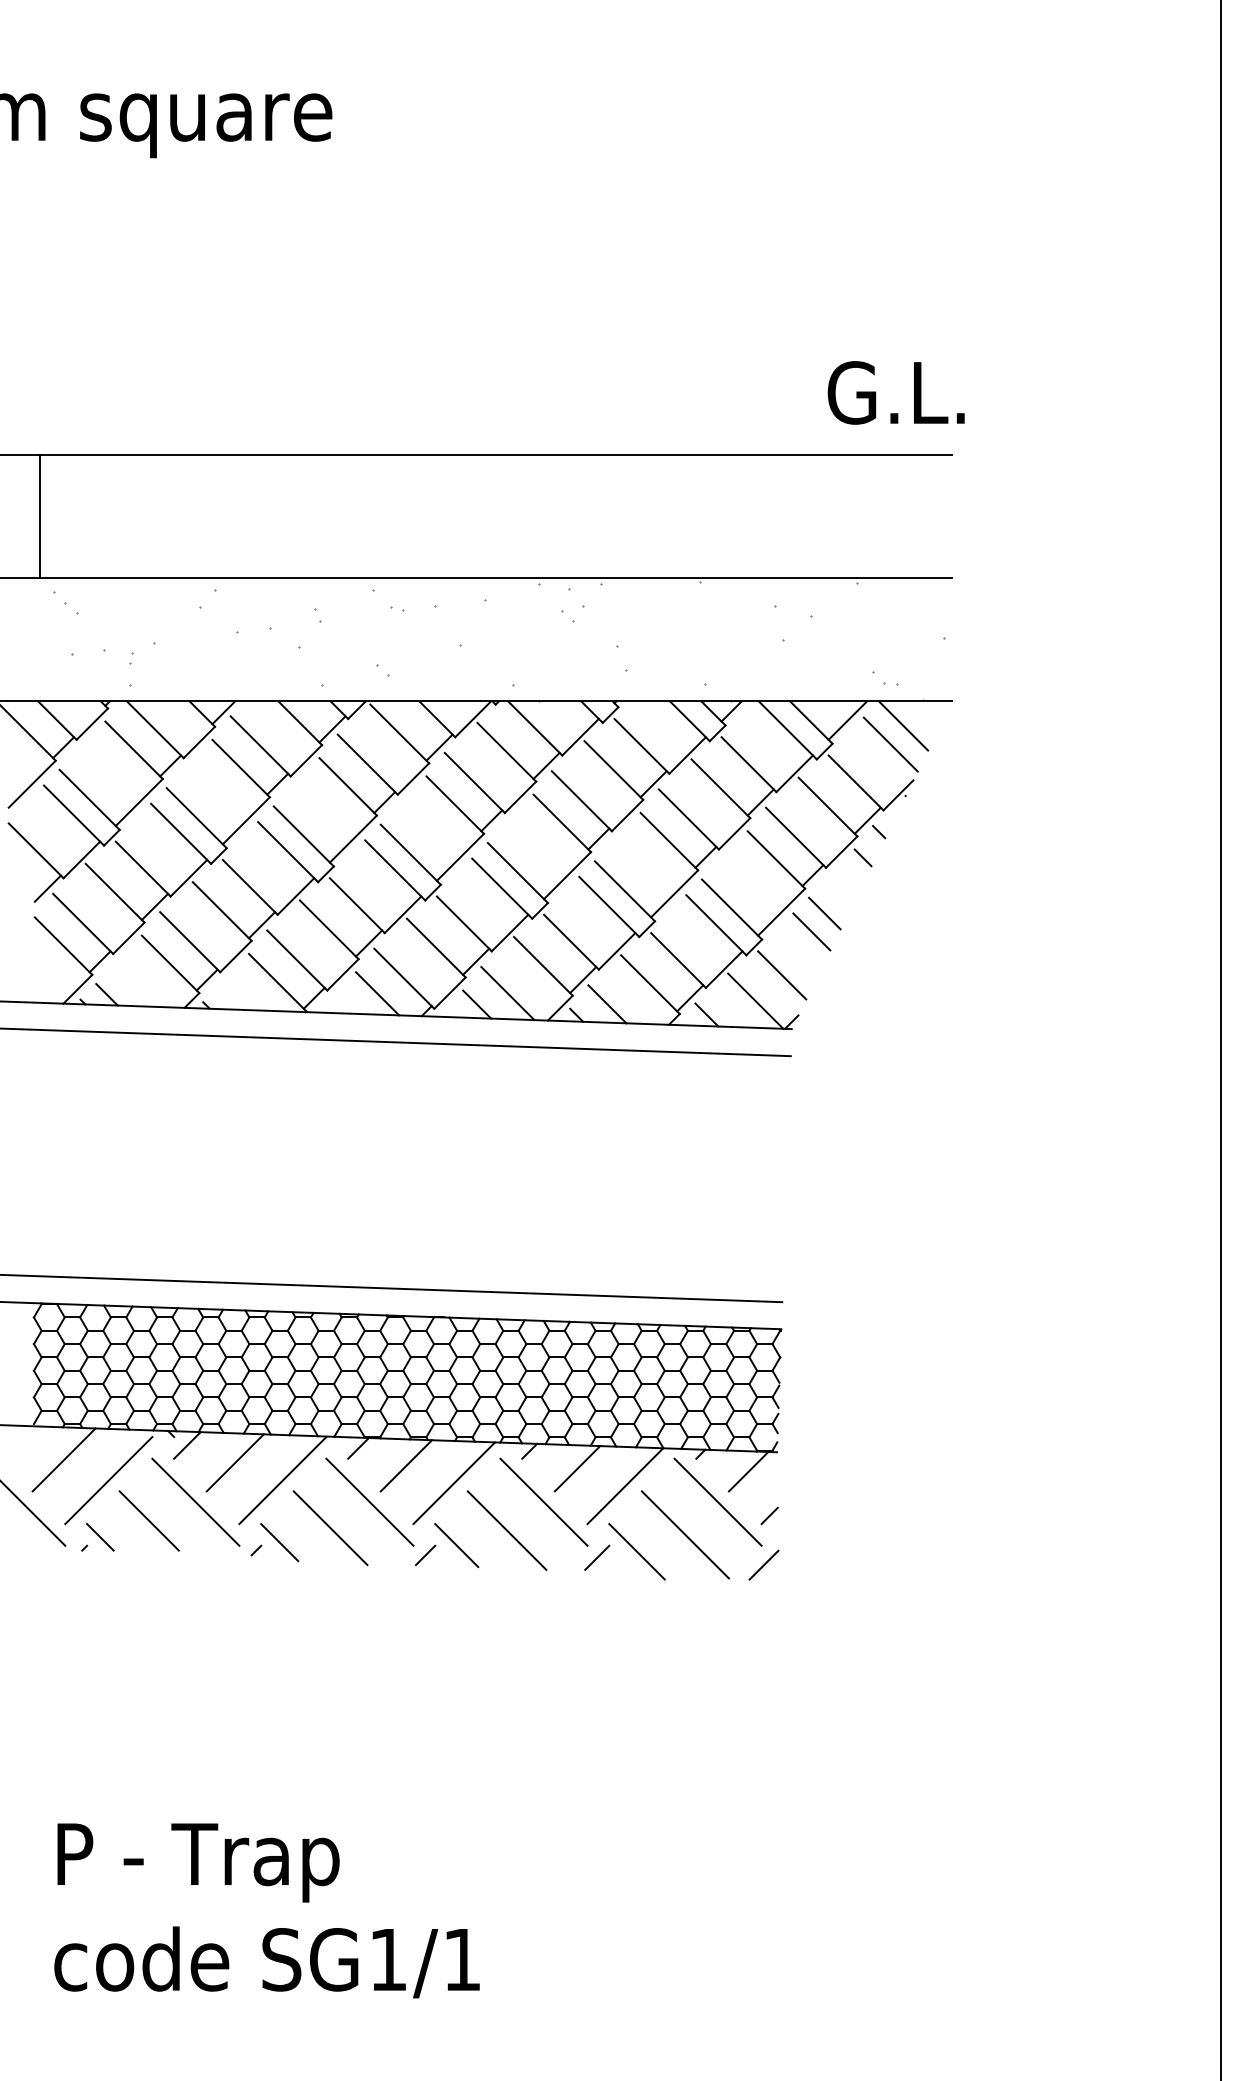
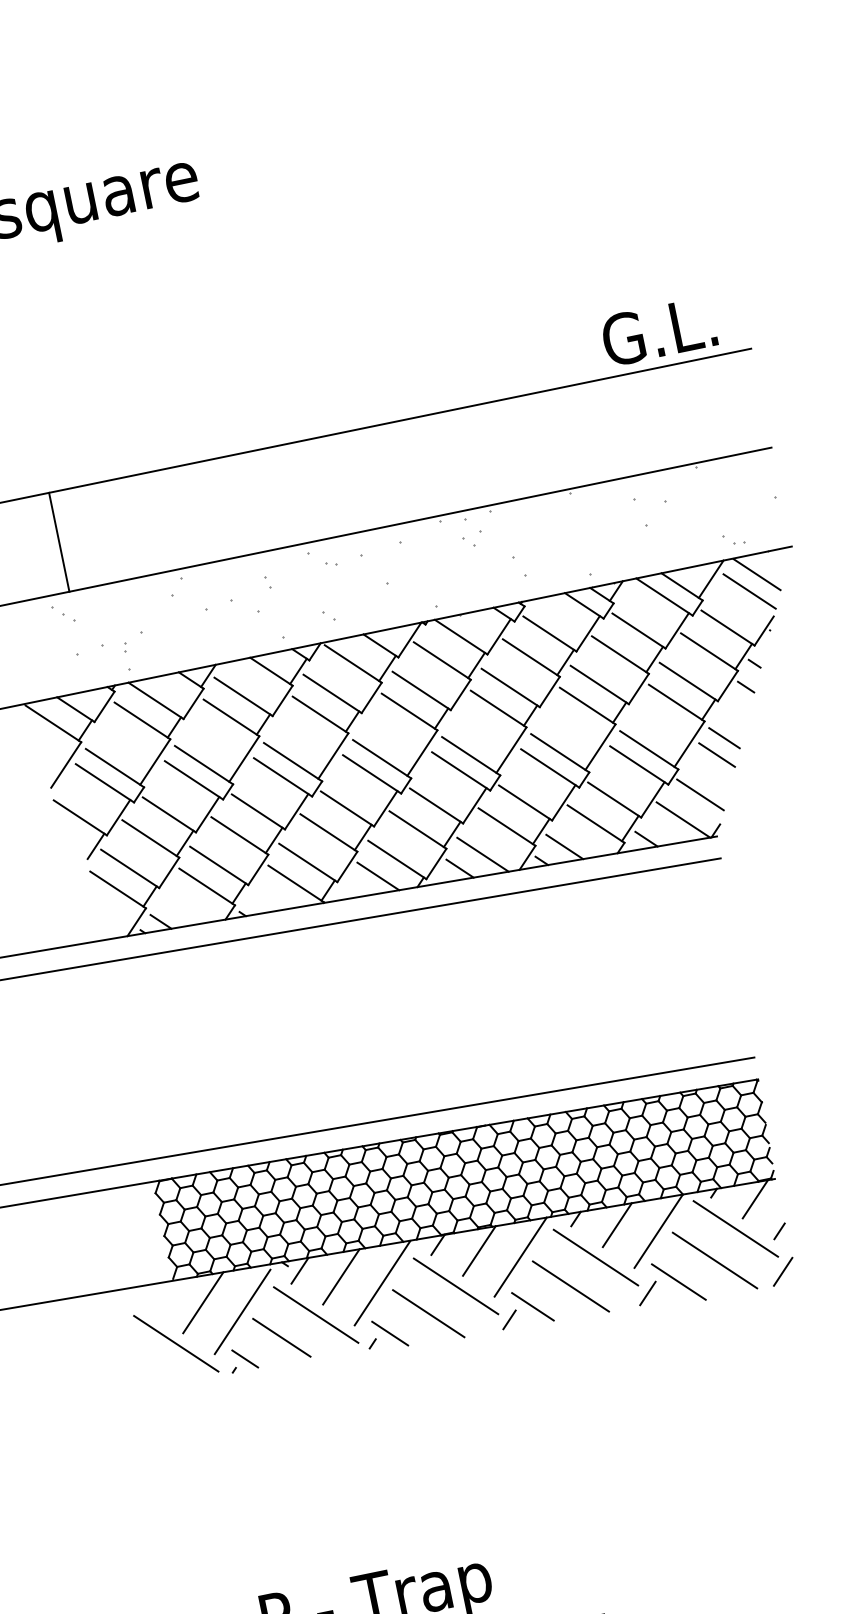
text: (895, 392) -> (658, 331), moved
line: (39, 516) -> (59, 542), moved

